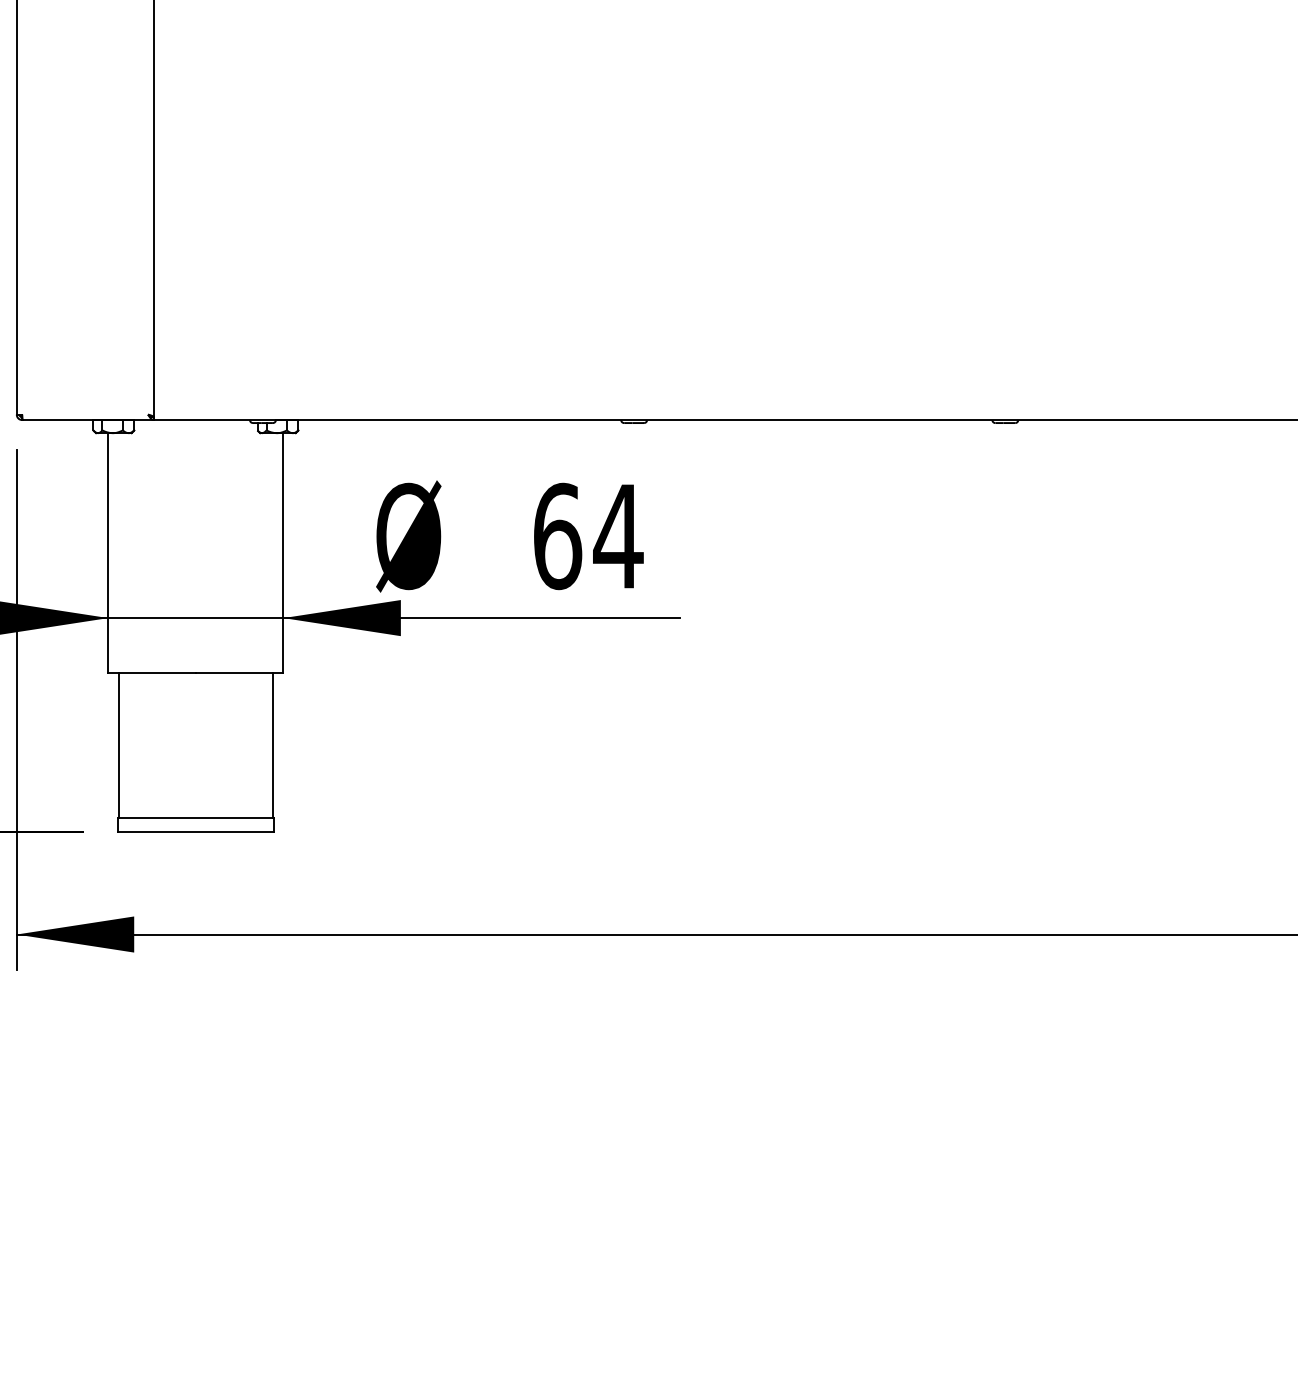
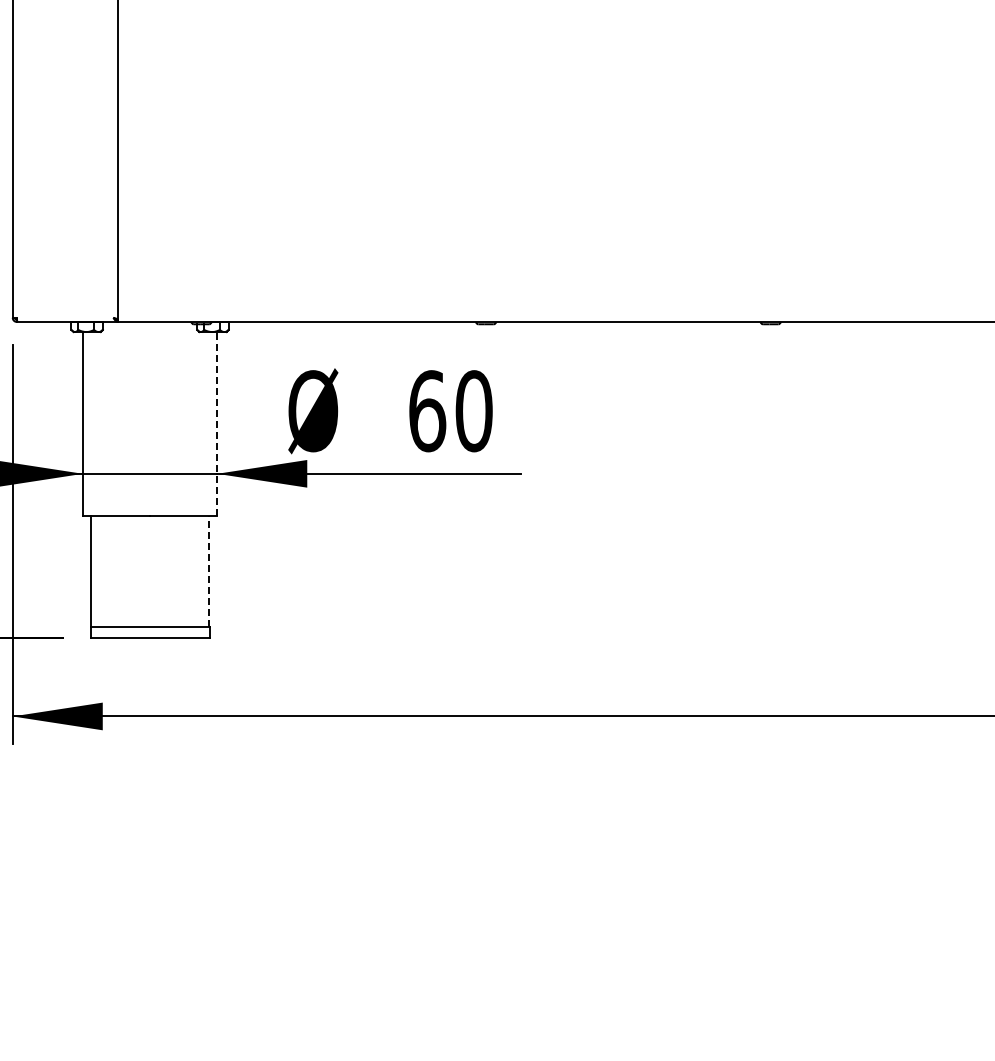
text: (617, 536) -> (473, 411), 64 -> 60
line: (283, 553) -> (217, 424), solid -> dashed
line: (272, 745) -> (208, 571), solid -> dashed

